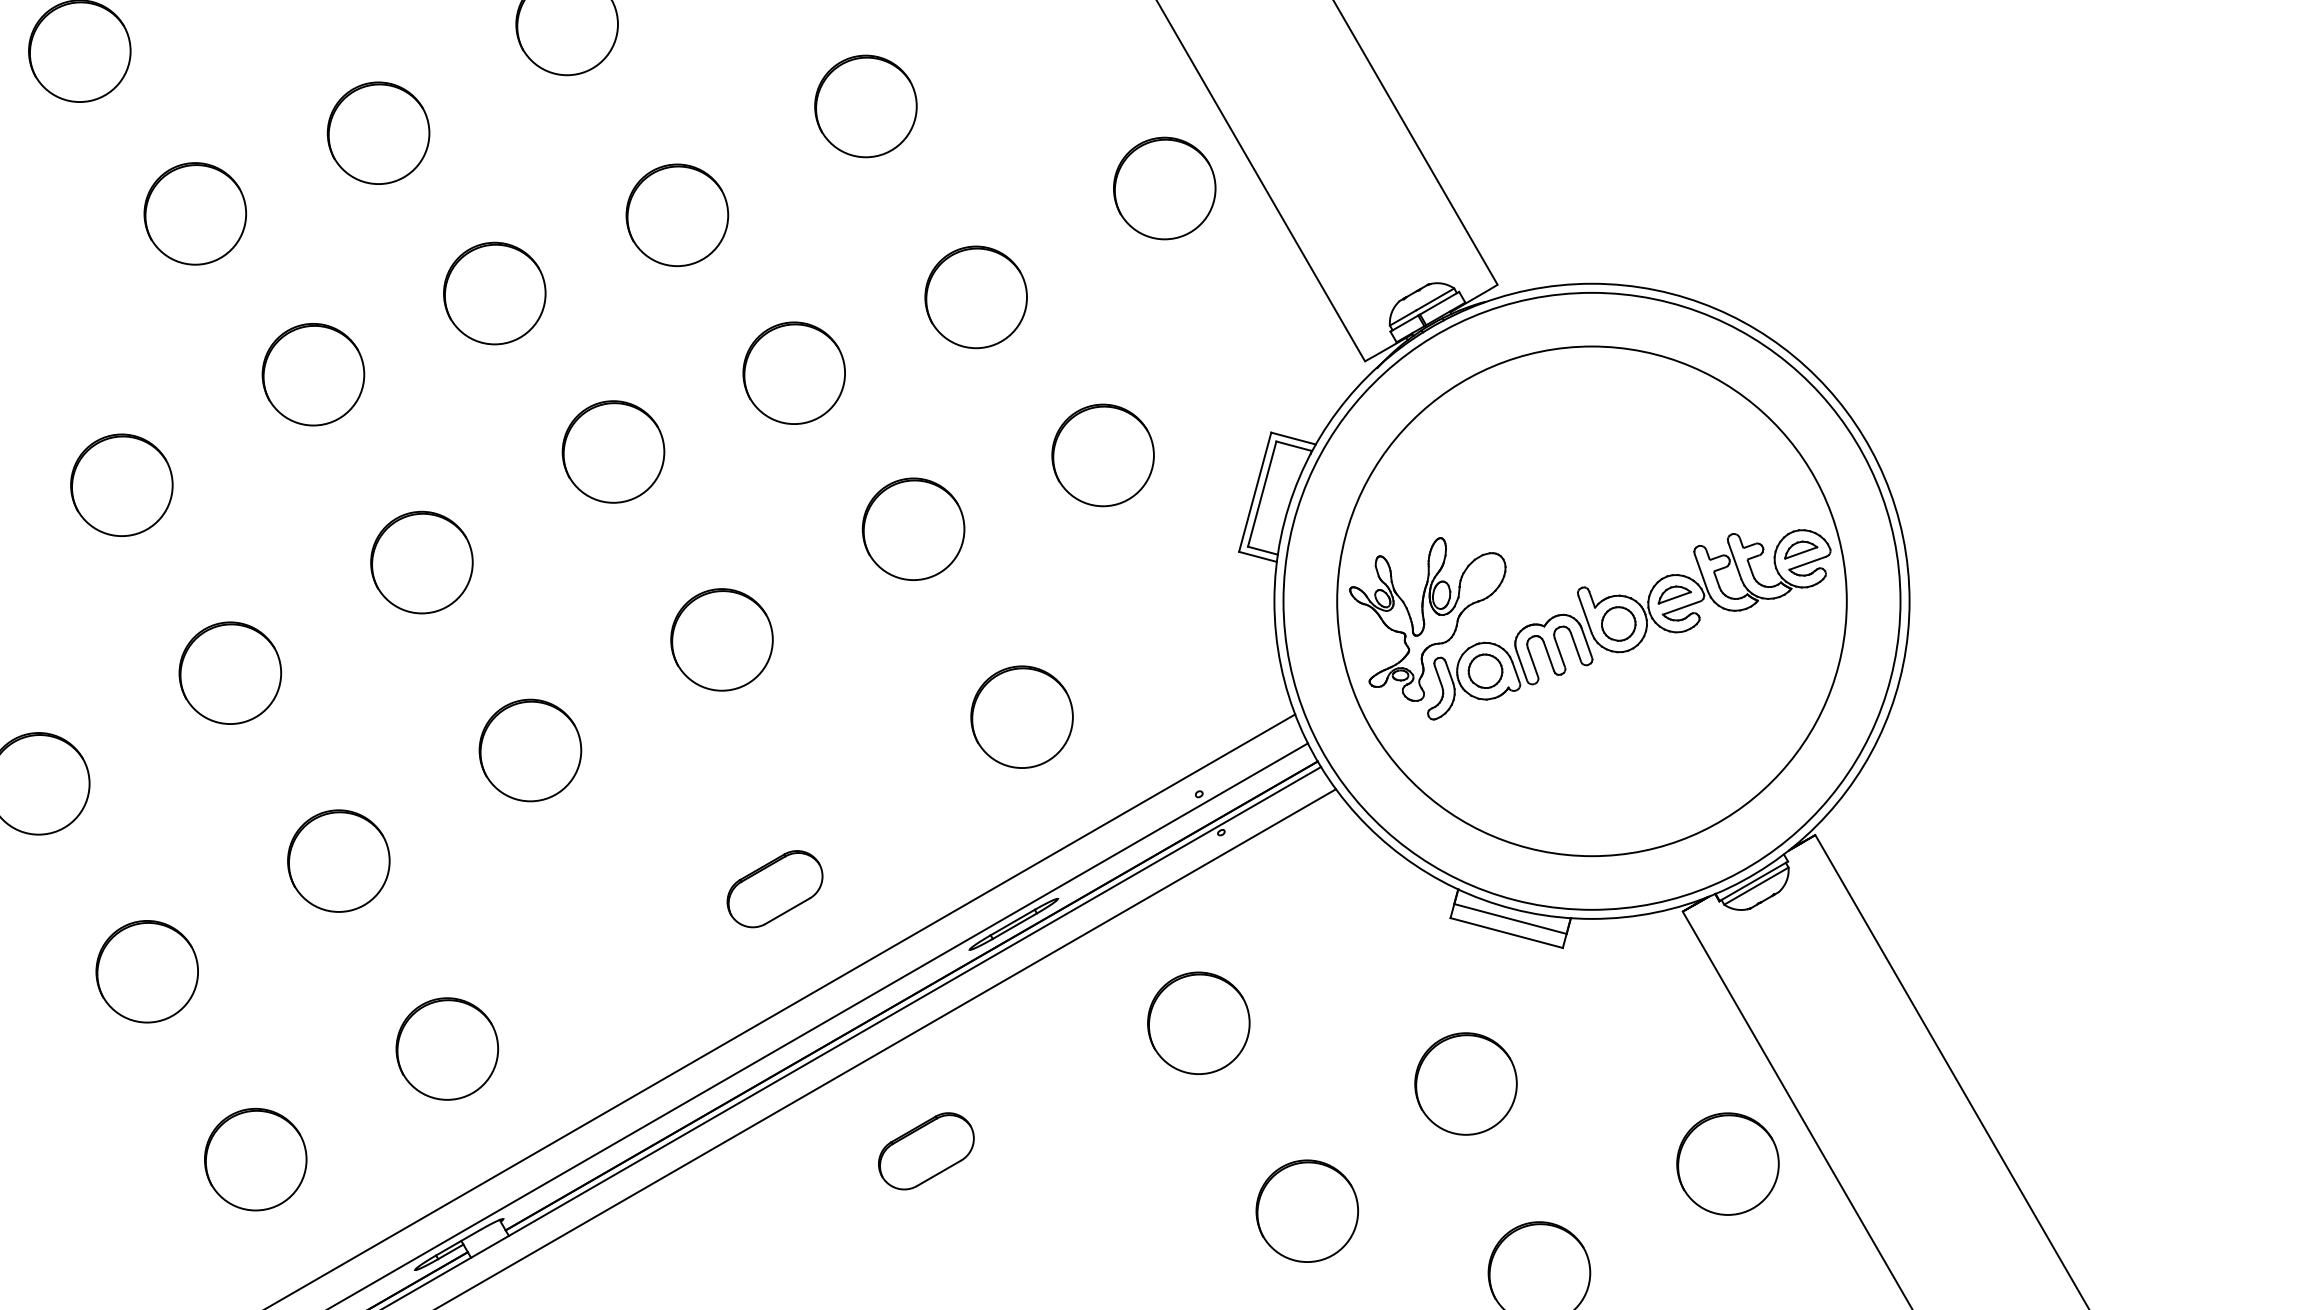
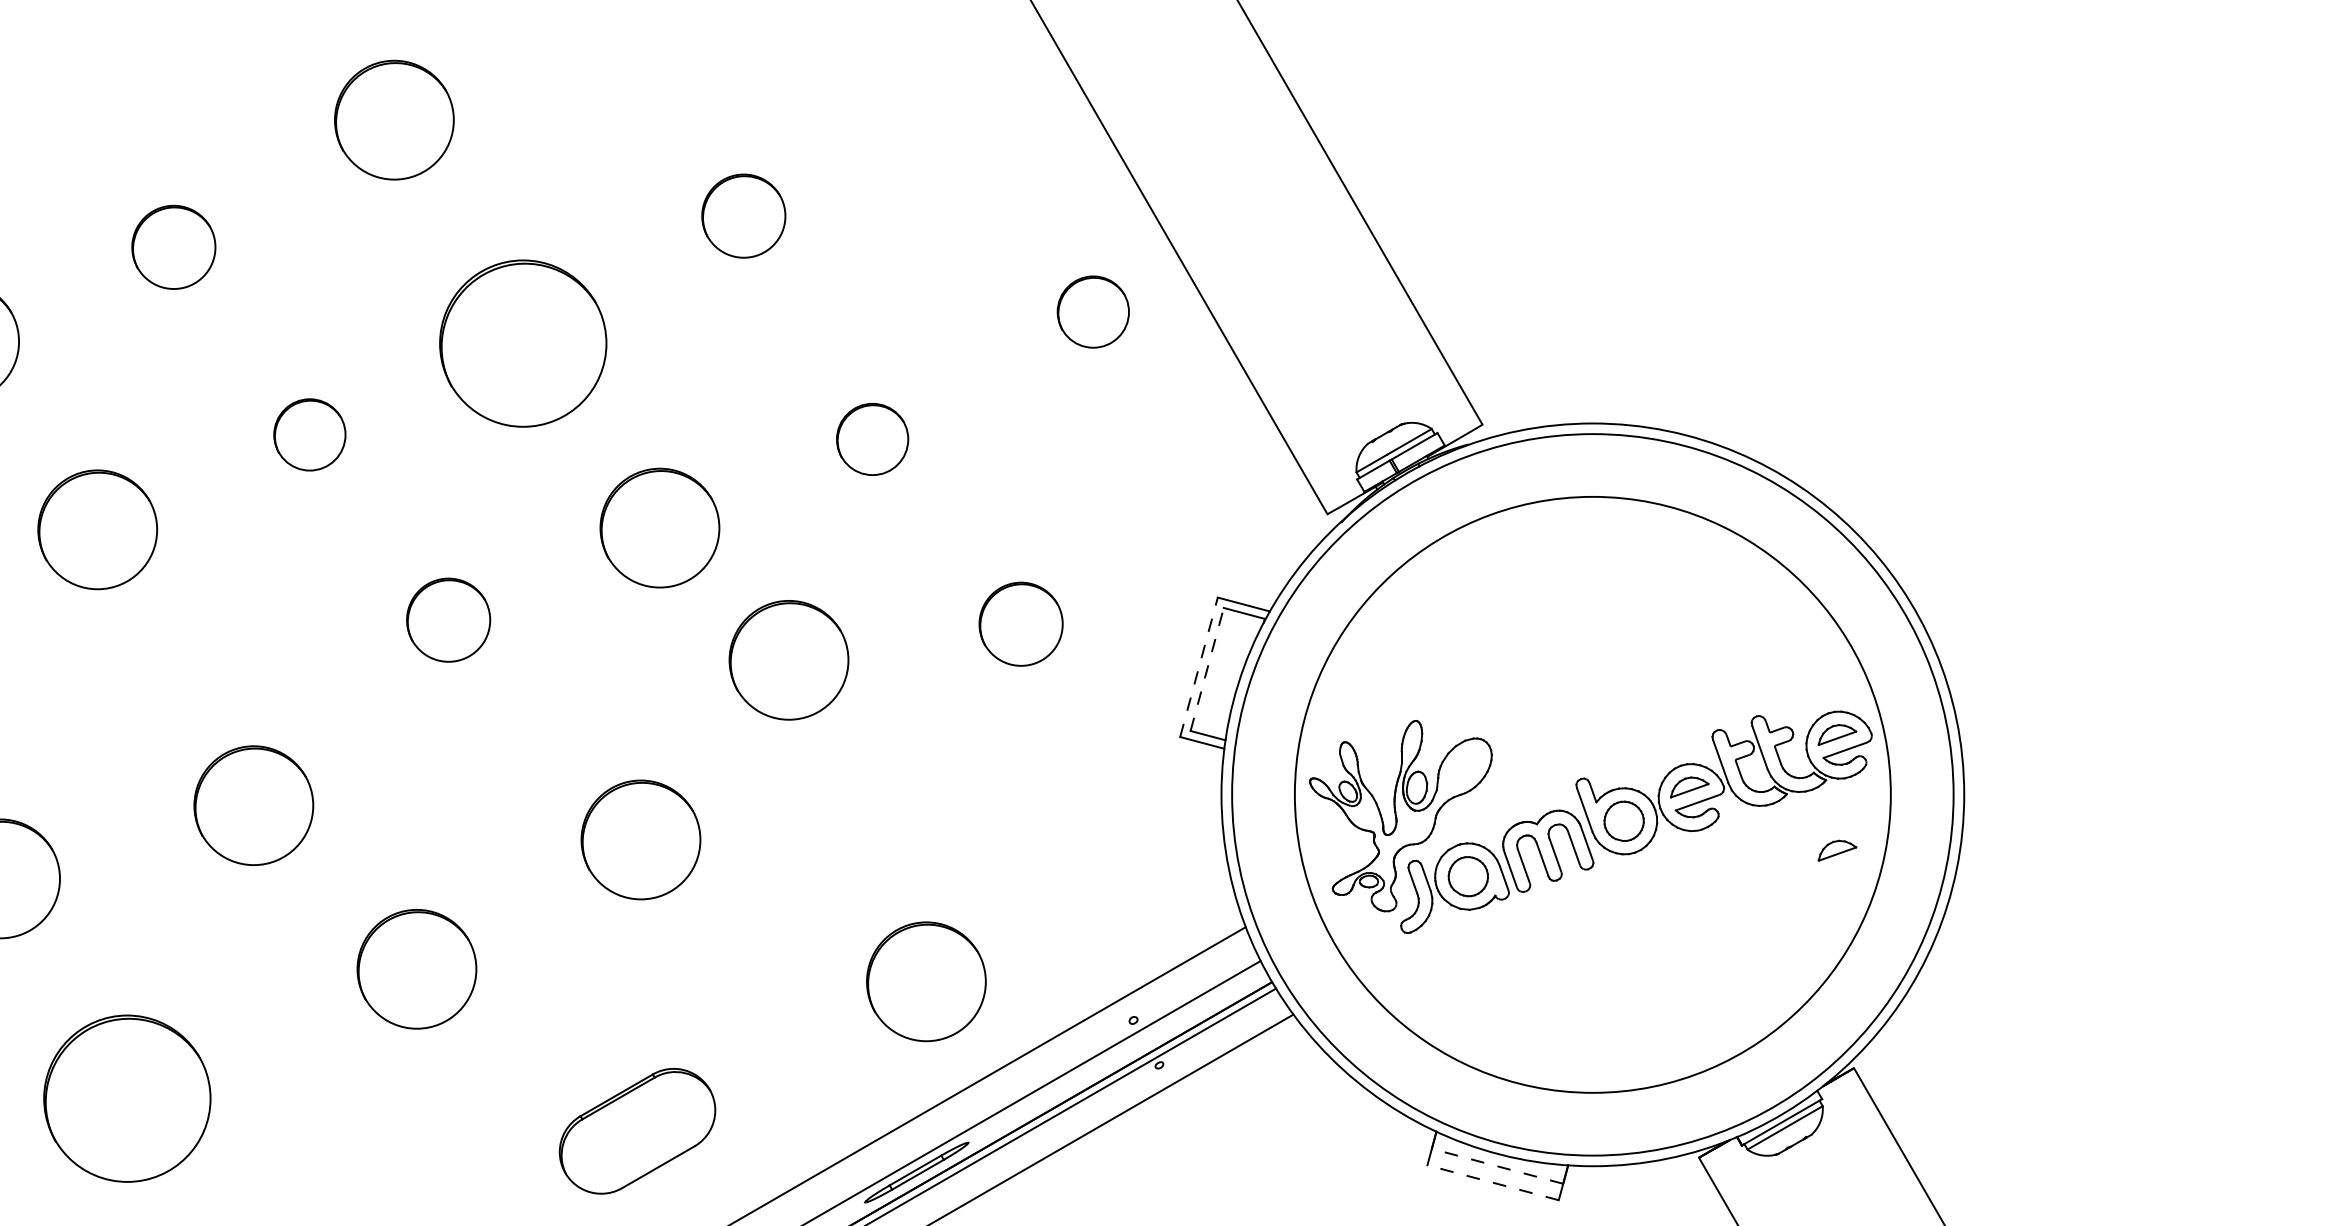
part: (865, 106) -> (743, 216), size x0.7
part: (378, 132) -> (173, 246), size x0.7
part: (1164, 188) -> (1092, 312), size x0.6
part: (677, 214) -> (523, 342), size x1.4
part: (494, 293) -> (309, 434), size x0.6
part: (975, 297) -> (871, 439), size x0.6
part: (613, 451) -> (448, 619), size x0.7
part: (1102, 455) -> (1020, 624), size x0.7
line: (1255, 492) -> (1199, 667), solid -> dashed
line: (1262, 493) -> (1207, 668), solid -> dashed
part: (913, 528) -> (788, 659), moved
part: (421, 562) -> (253, 805), moved
part: (721, 639) -> (640, 839), moved
part: (1801, 648) -> (1837, 850), added
part: (1021, 716) -> (925, 980), moved
part: (530, 750) -> (417, 969), moved
part: (338, 860) -> (127, 1097), size x1.4
part: (774, 889) -> (636, 1131), size x1.4
line: (1510, 918) -> (1497, 1165), solid -> dashed
line: (1506, 932) -> (1492, 1182), solid -> dashed

